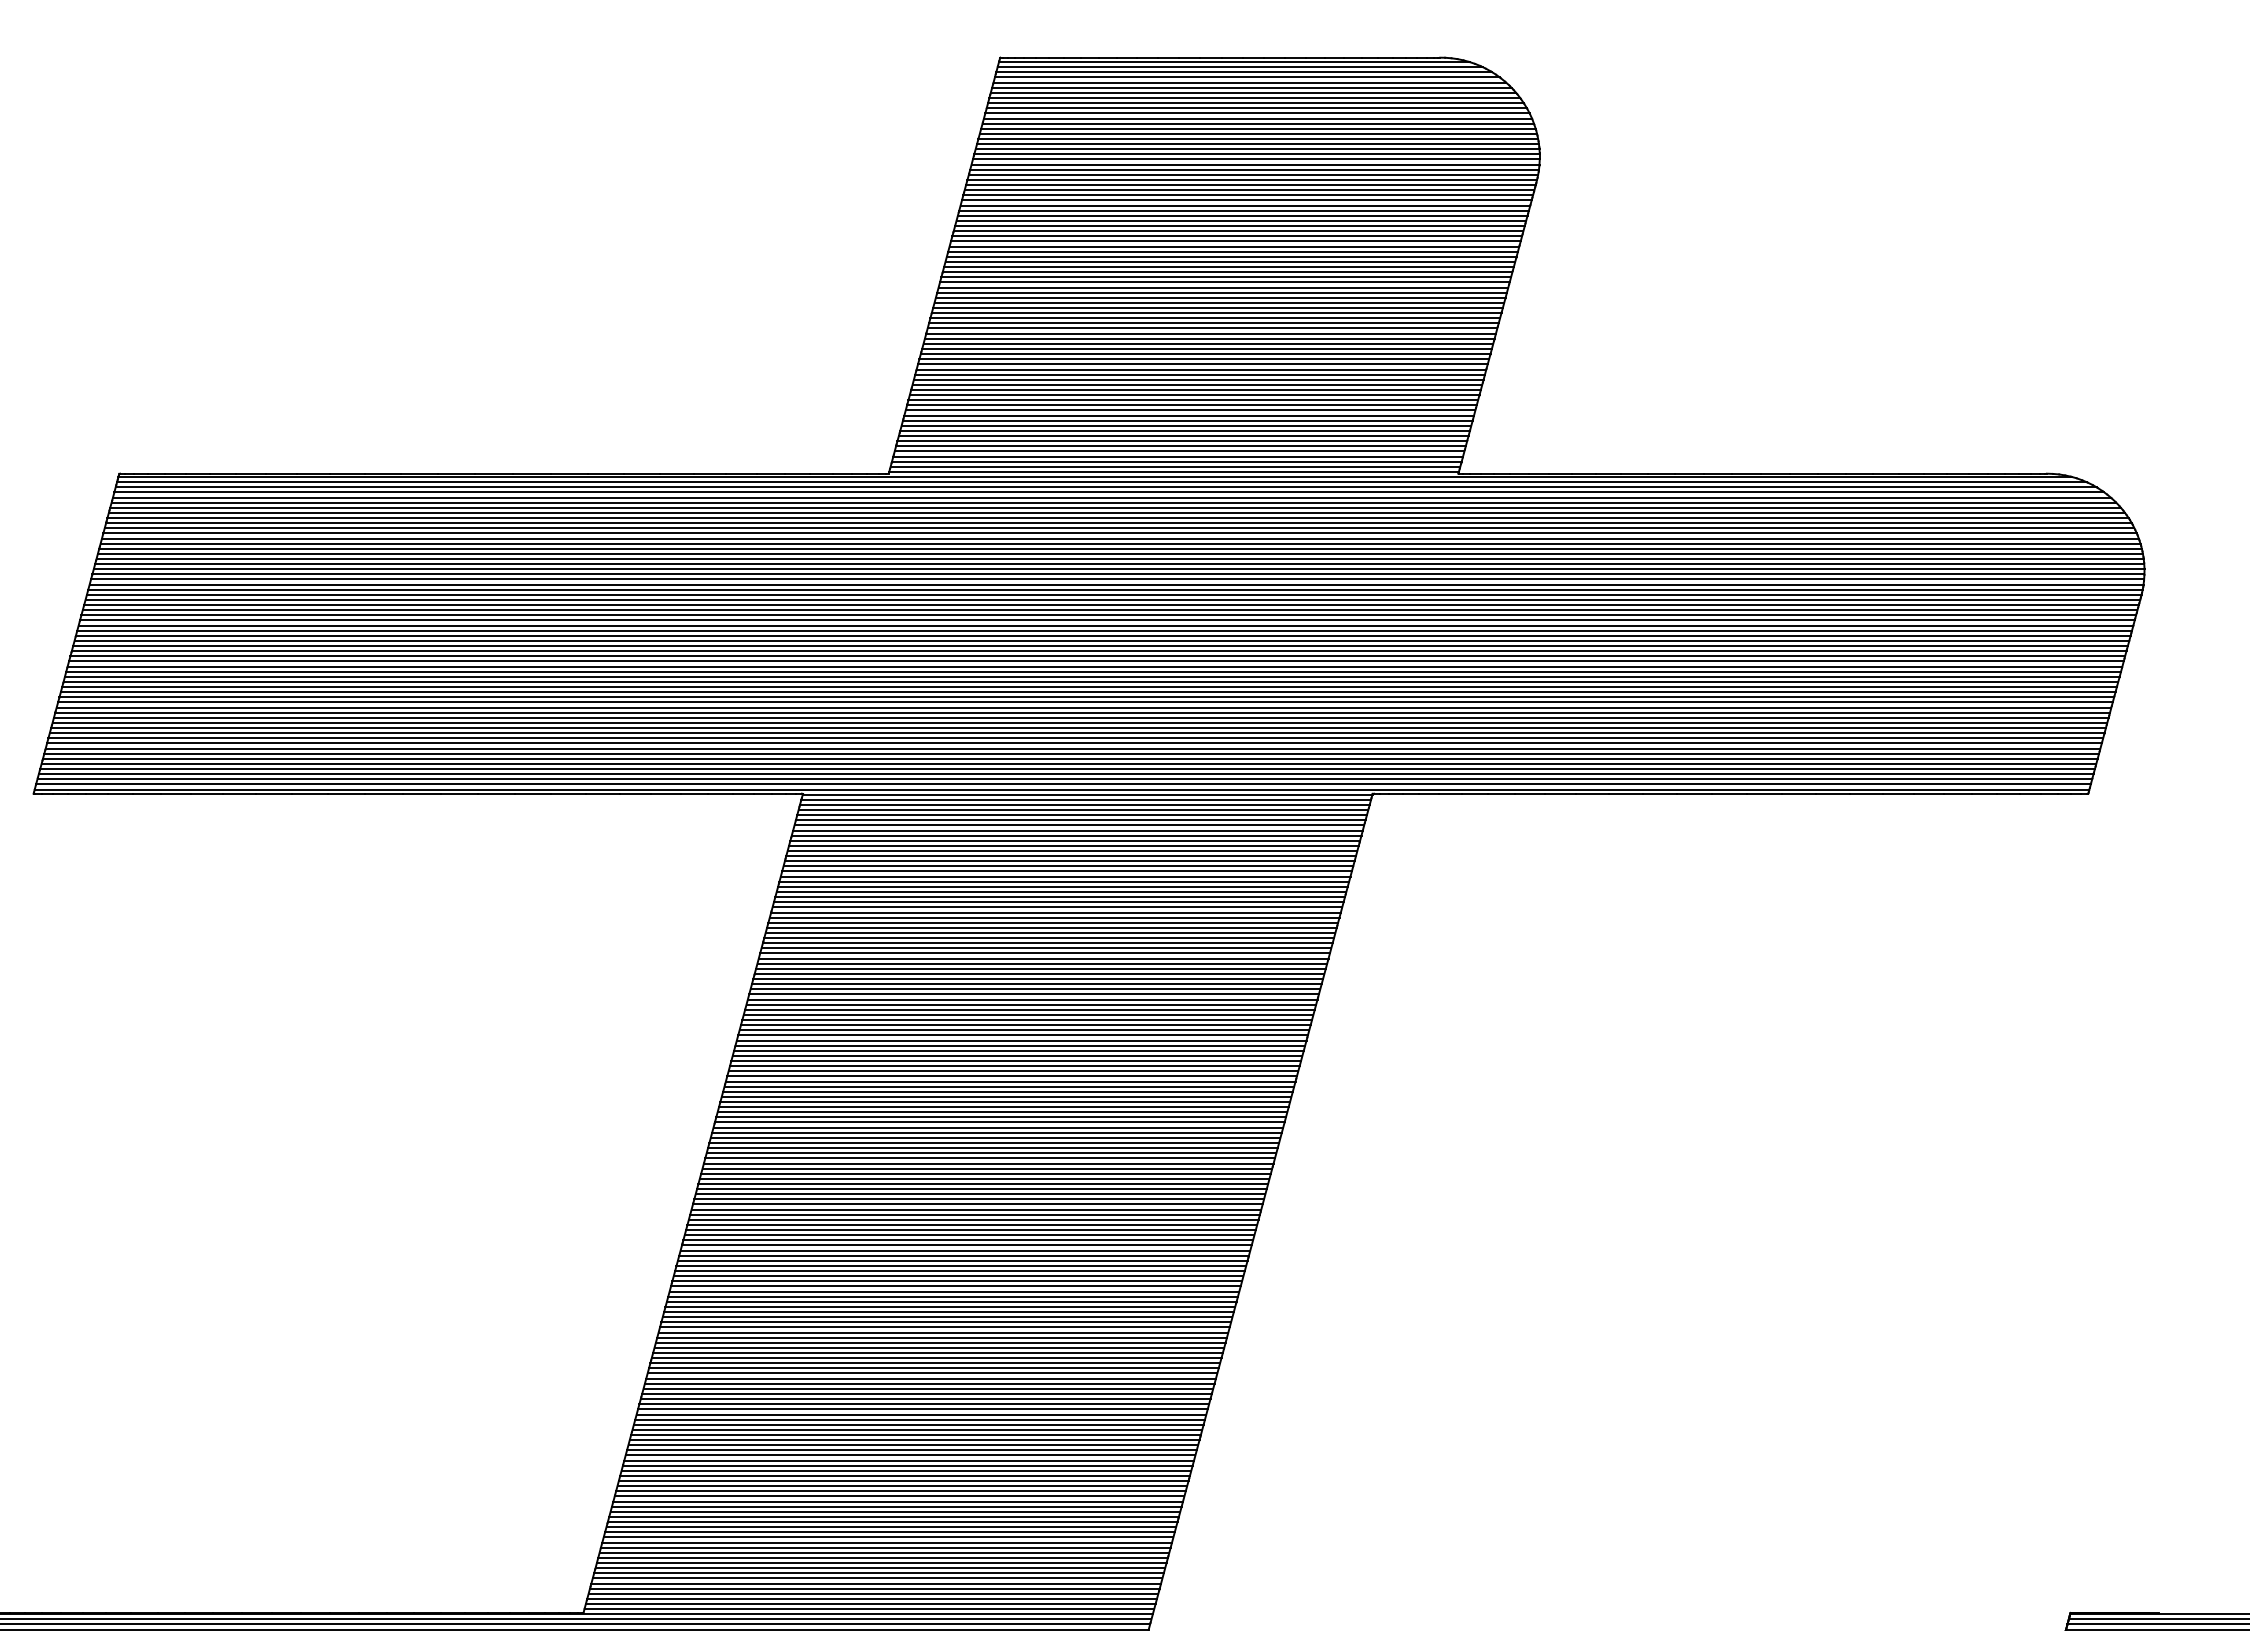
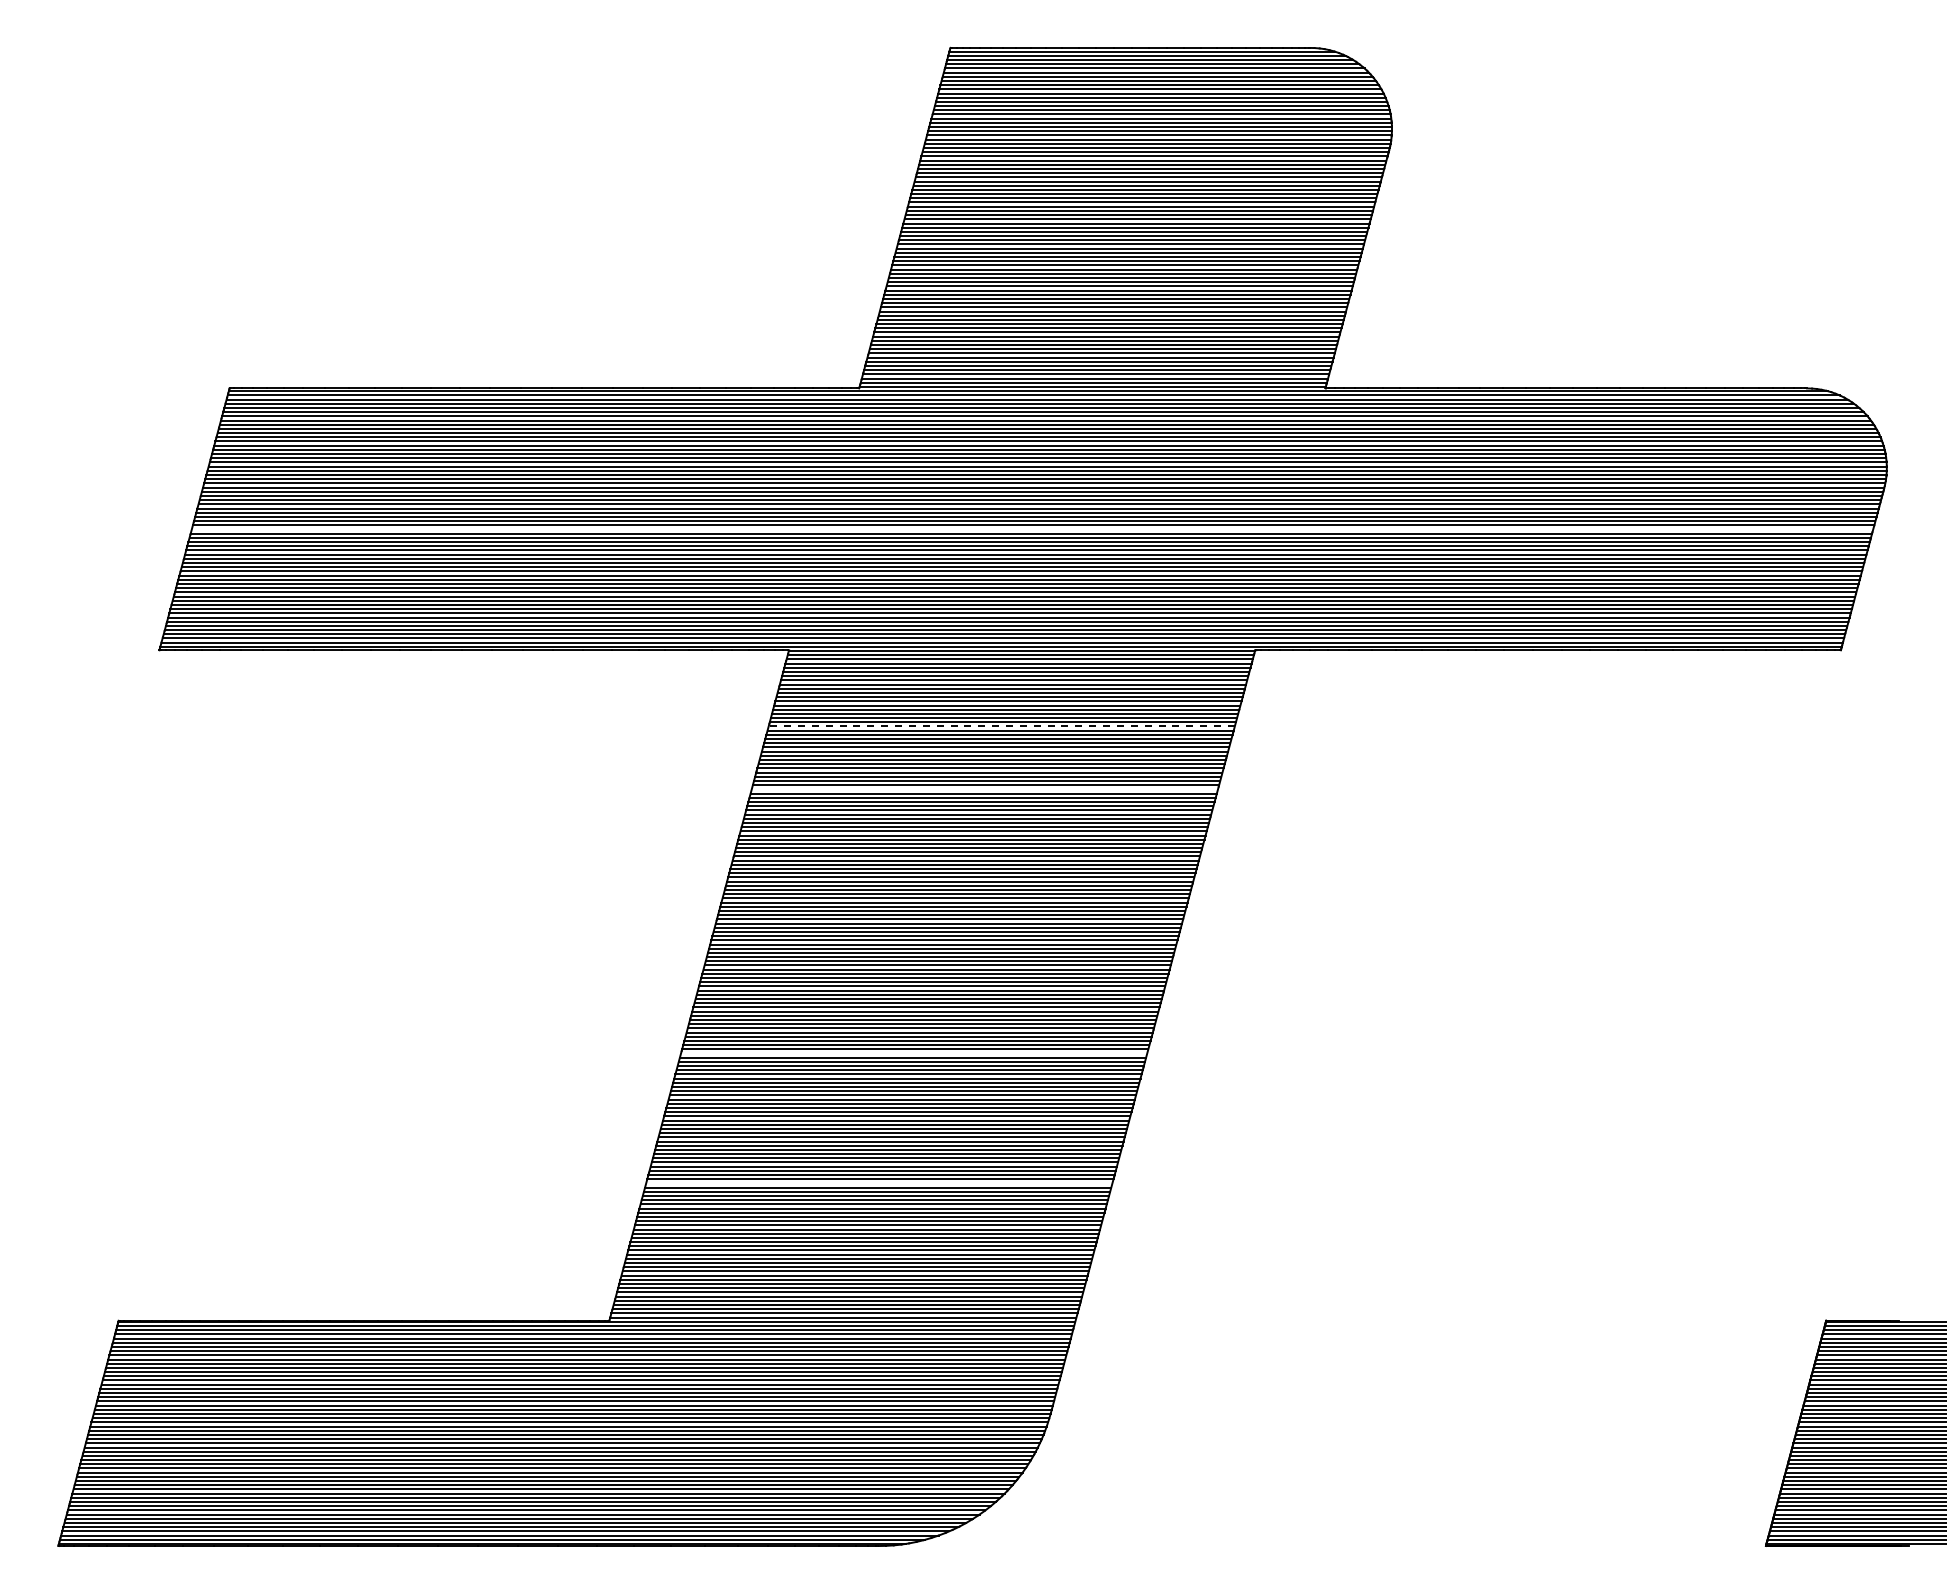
line: (1100, 646) -> (1032, 529), removed
line: (1062, 886) -> (1001, 726), solid -> dashed
line: (1041, 963) -> (984, 789), removed
line: (956, 1286) -> (914, 1053), removed
line: (913, 1445) -> (879, 1183), removed

